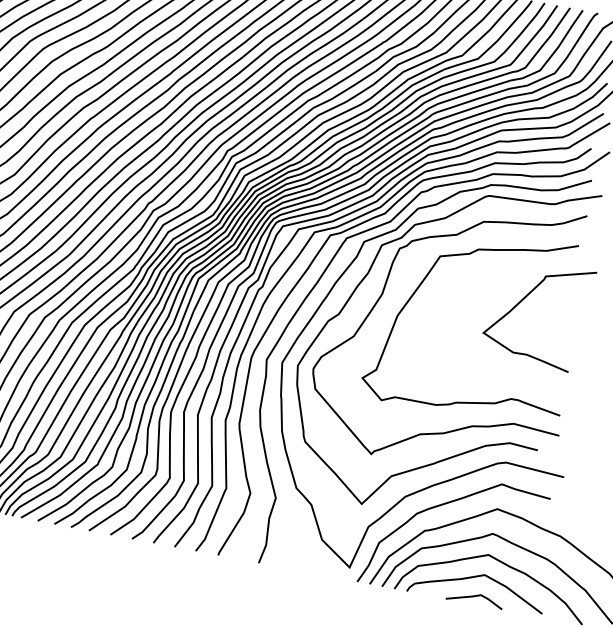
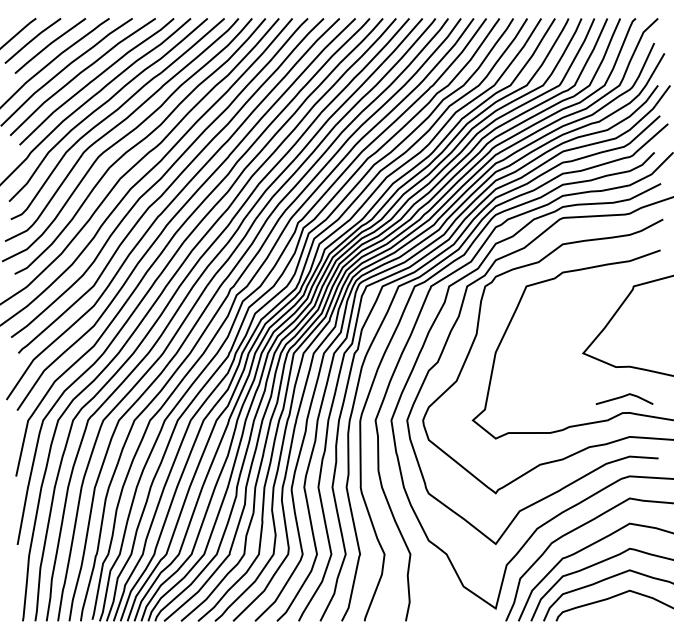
line: (474, 597) -> (623, 397), moved

